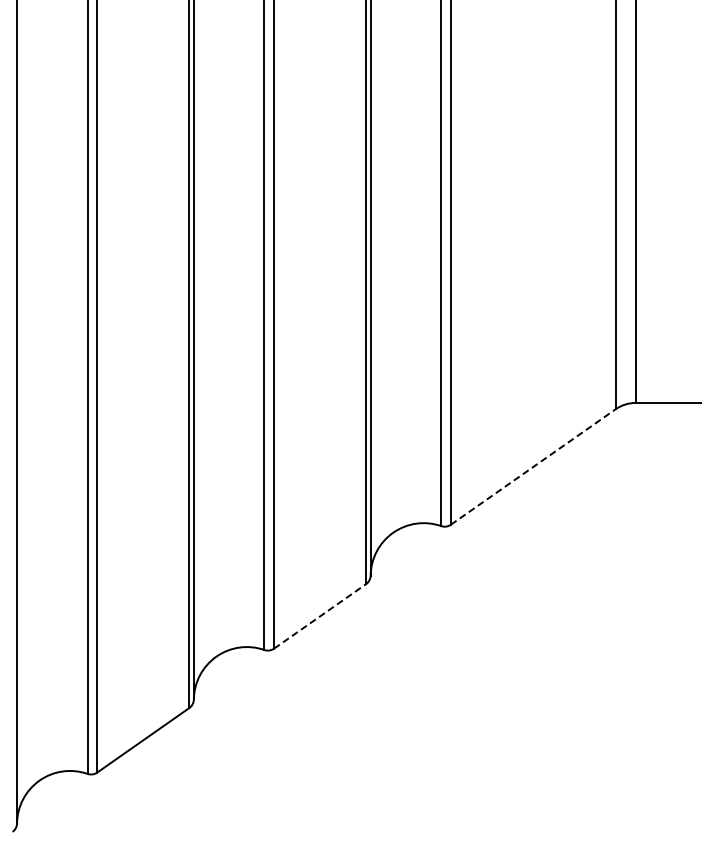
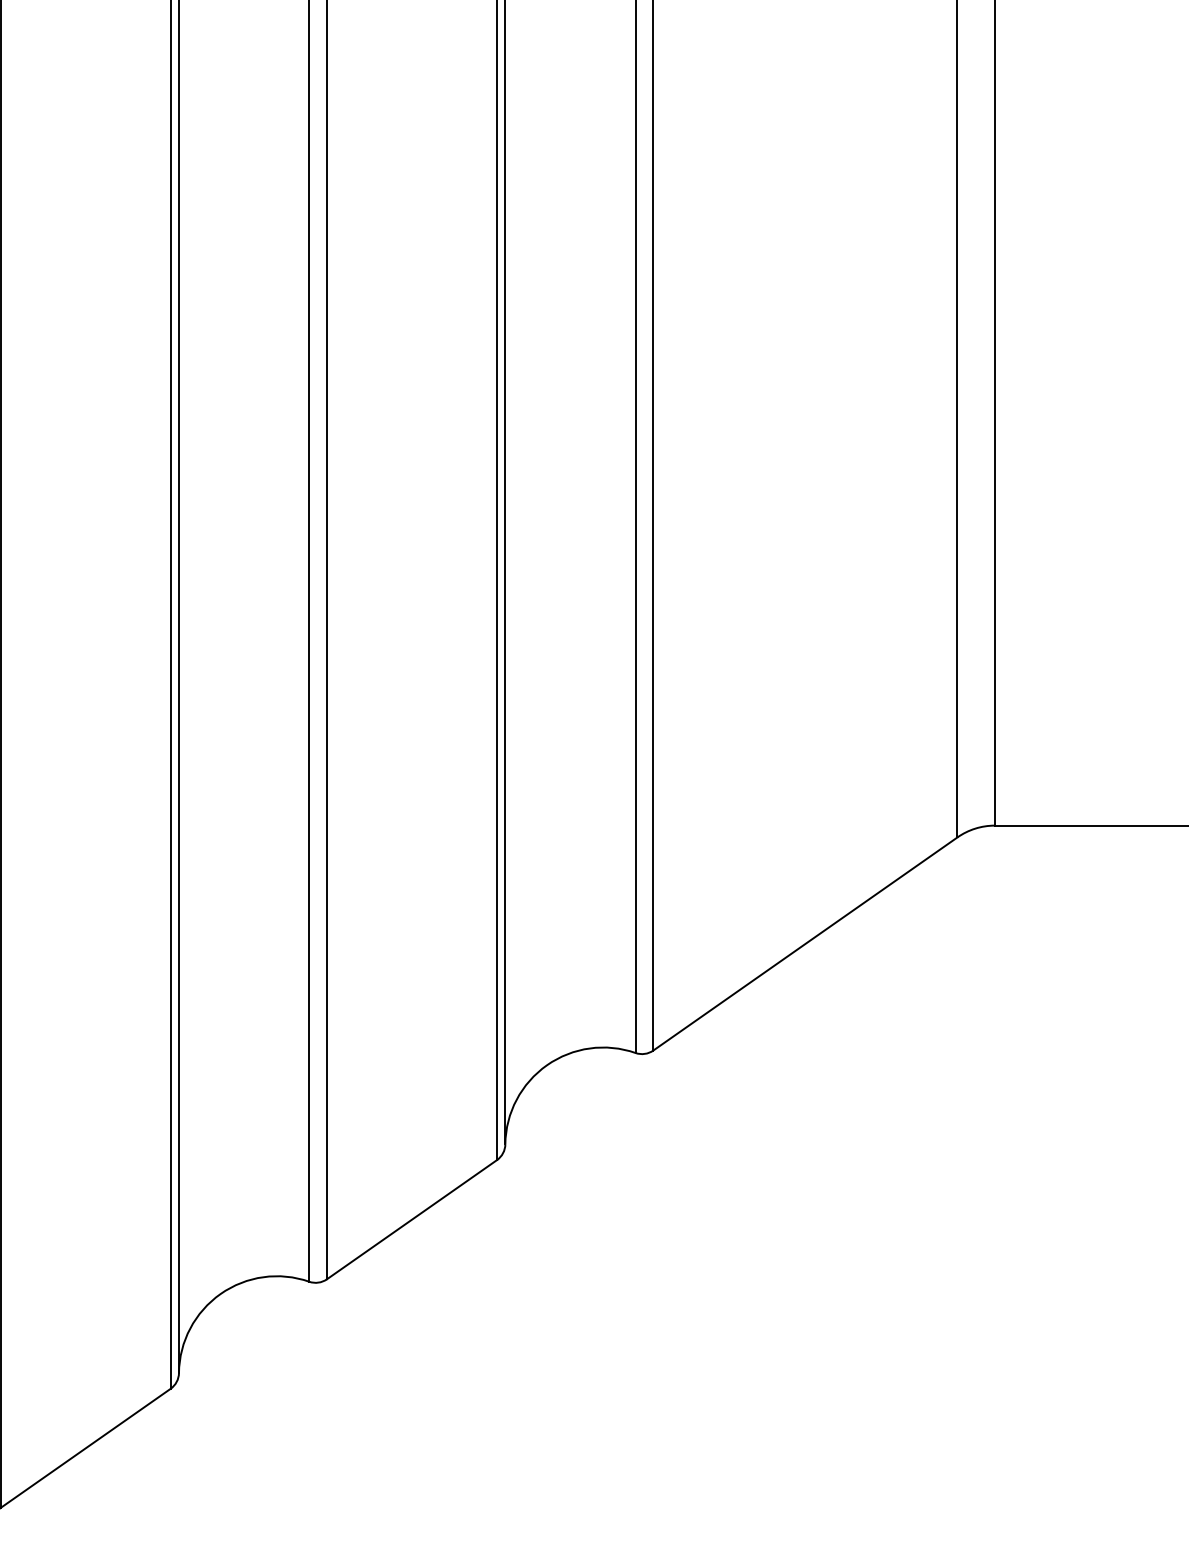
line: (533, 467) -> (805, 944), dashed -> solid
line: (320, 616) -> (412, 1219), dashed -> solid

